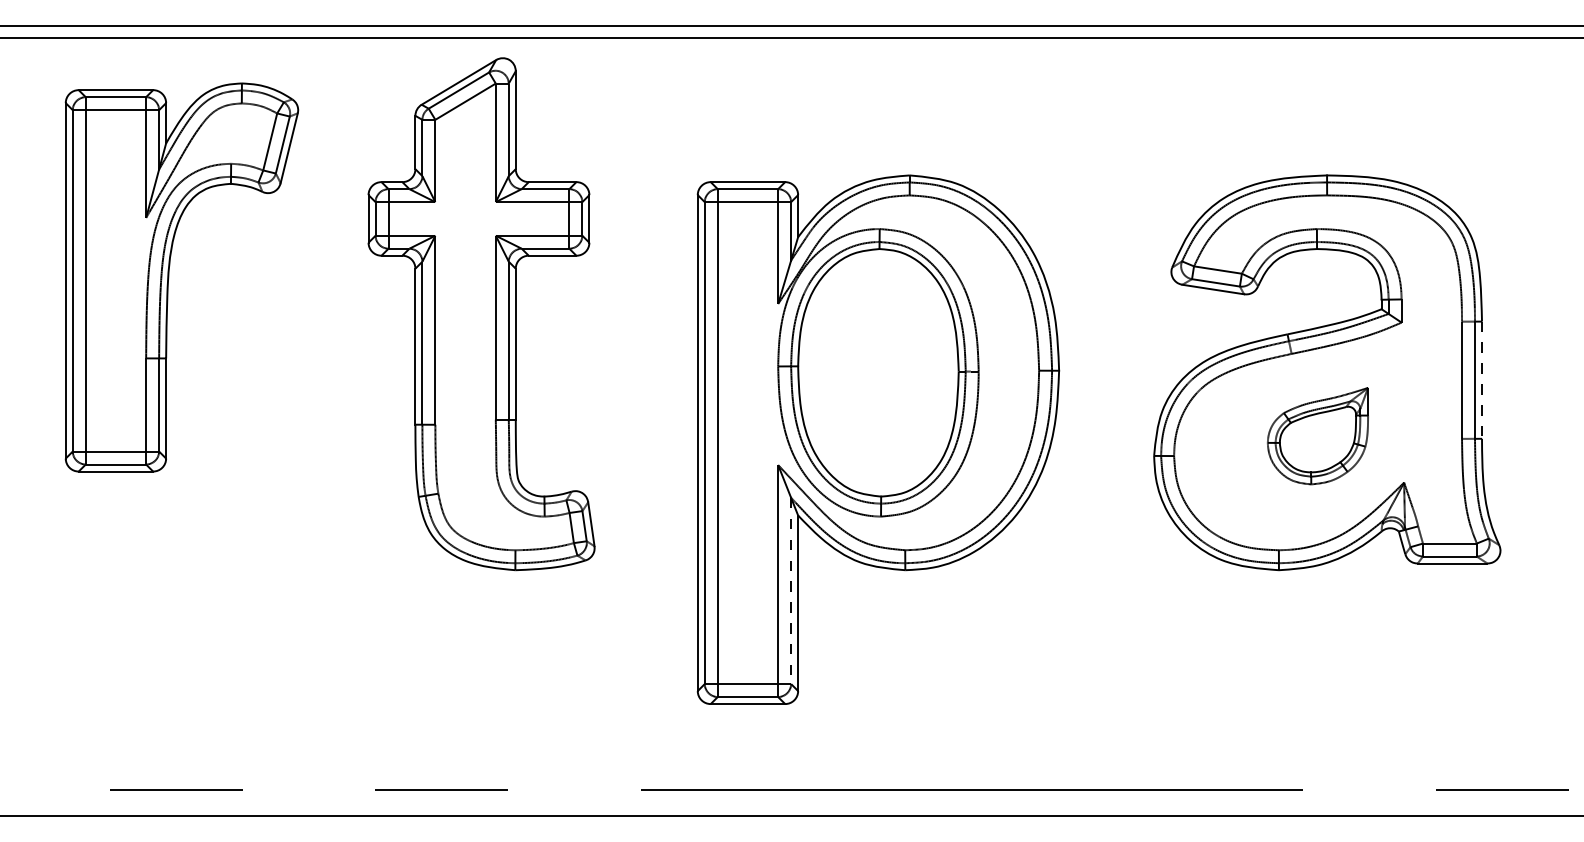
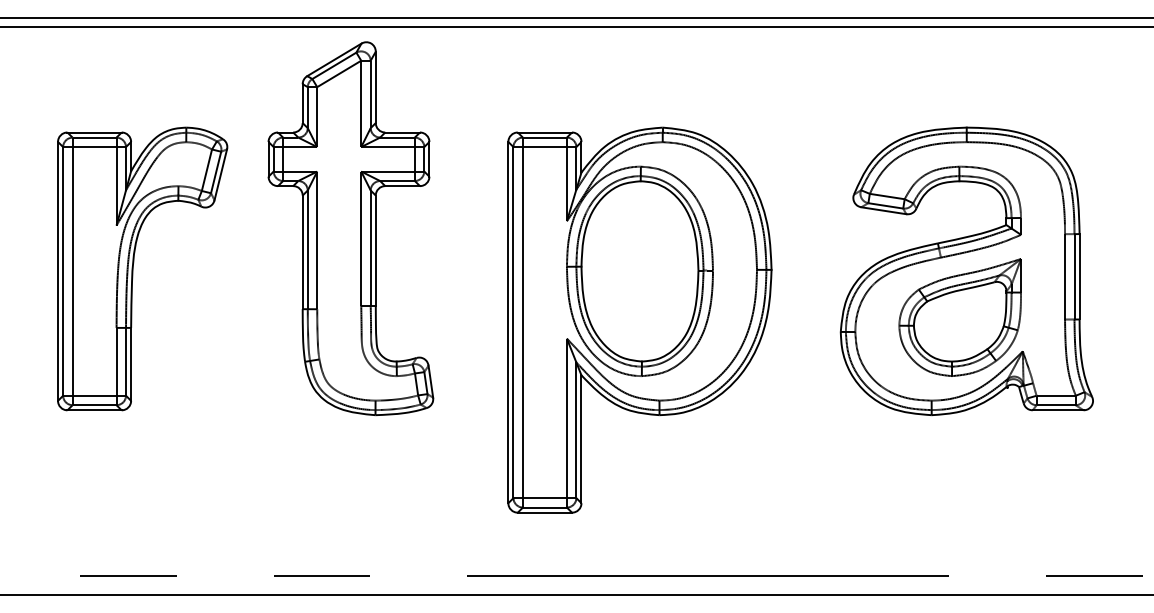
part: (169, 276) -> (133, 268), moved
line: (1481, 379) -> (1079, 276), dashed -> solid
part: (1317, 436) -> (959, 317), size x1.67
line: (791, 591) -> (576, 430), dashed -> solid

